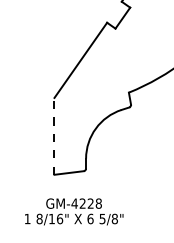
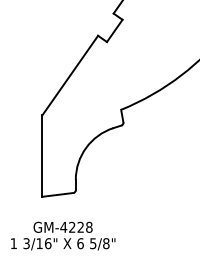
line: (54, 136) -> (42, 156), dashed -> solid
text: (39, 218) -> (26, 243), 8/16" -> 3/16"

